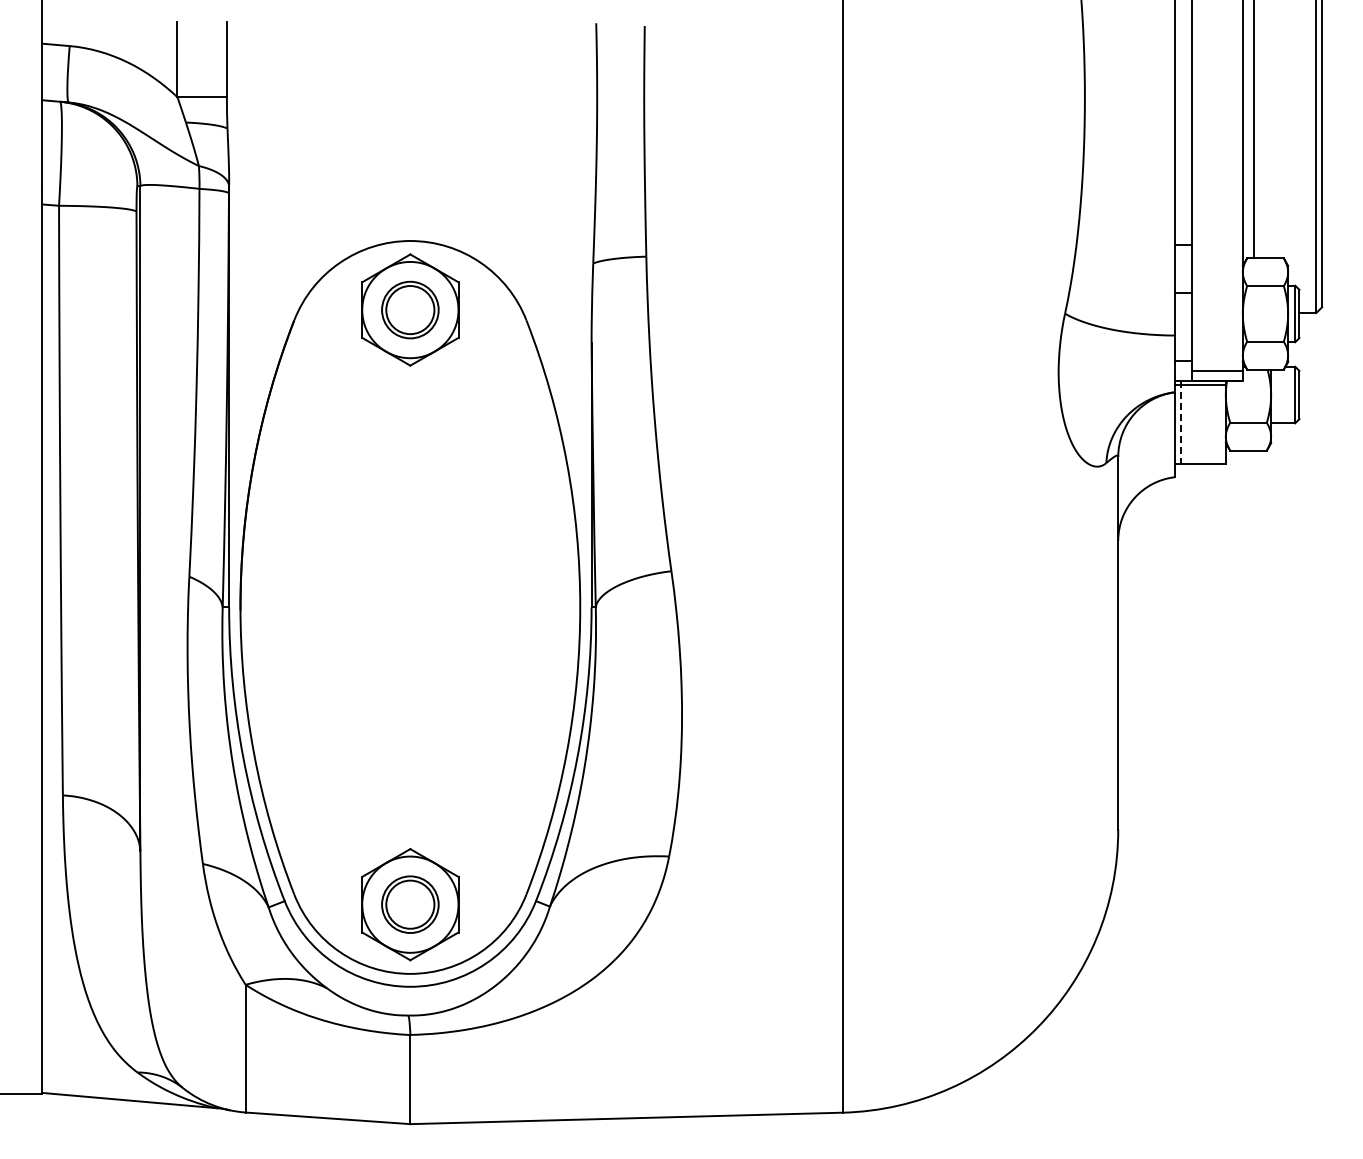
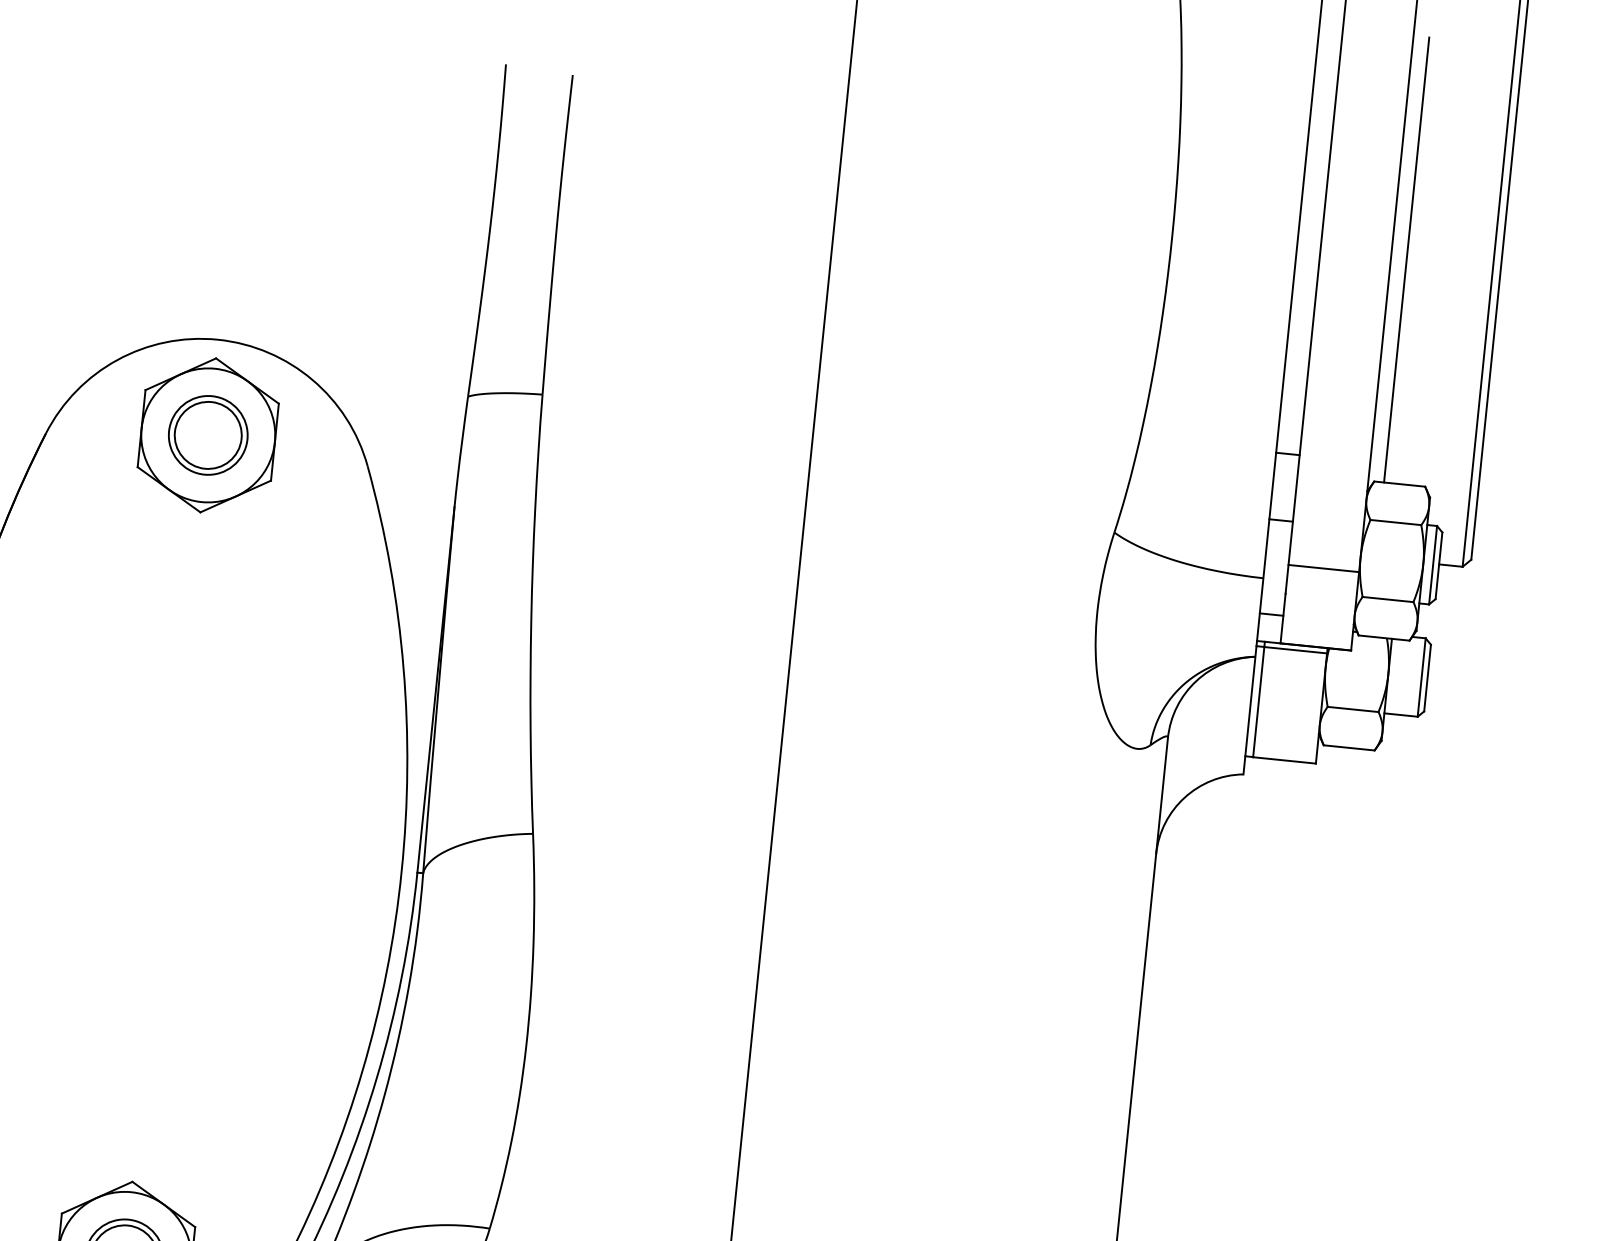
line: (1216, 371) -> (1322, 568), moved
line: (1180, 422) -> (1258, 699), dashed -> solid

